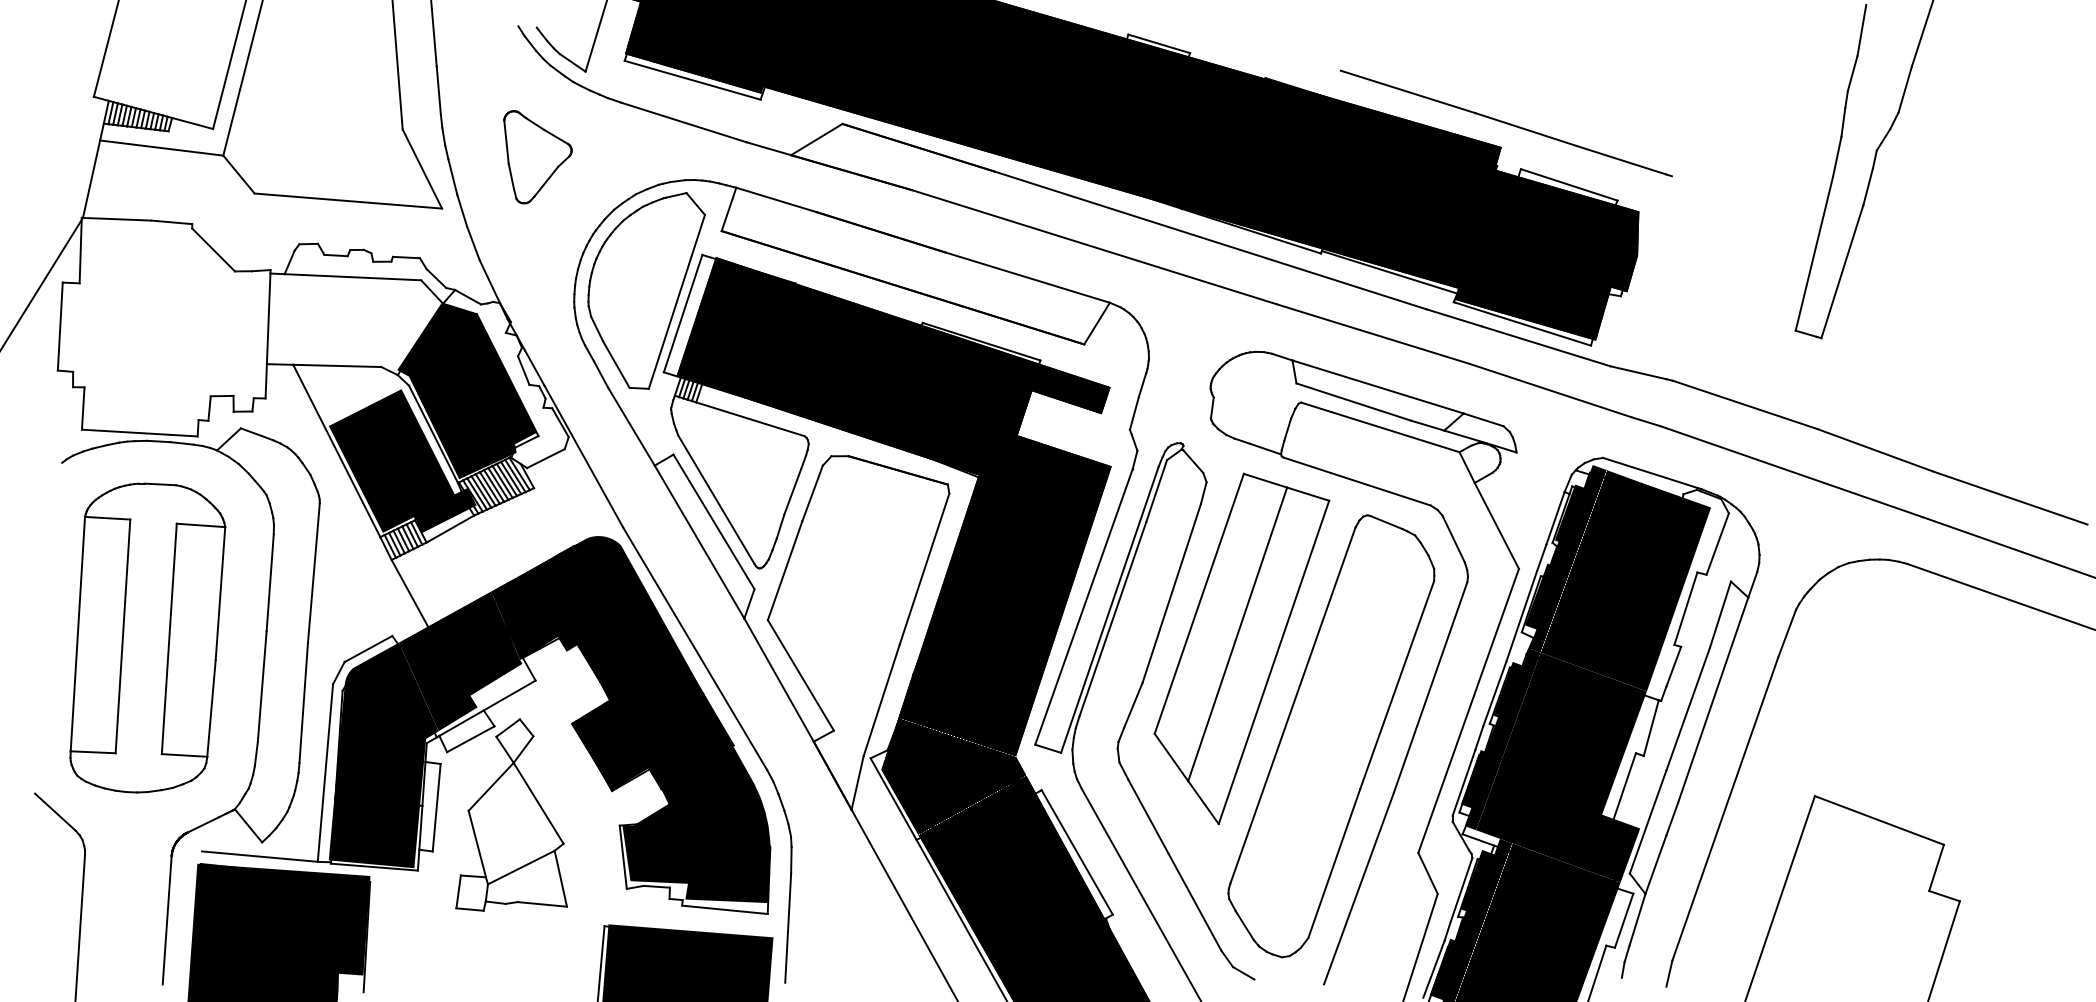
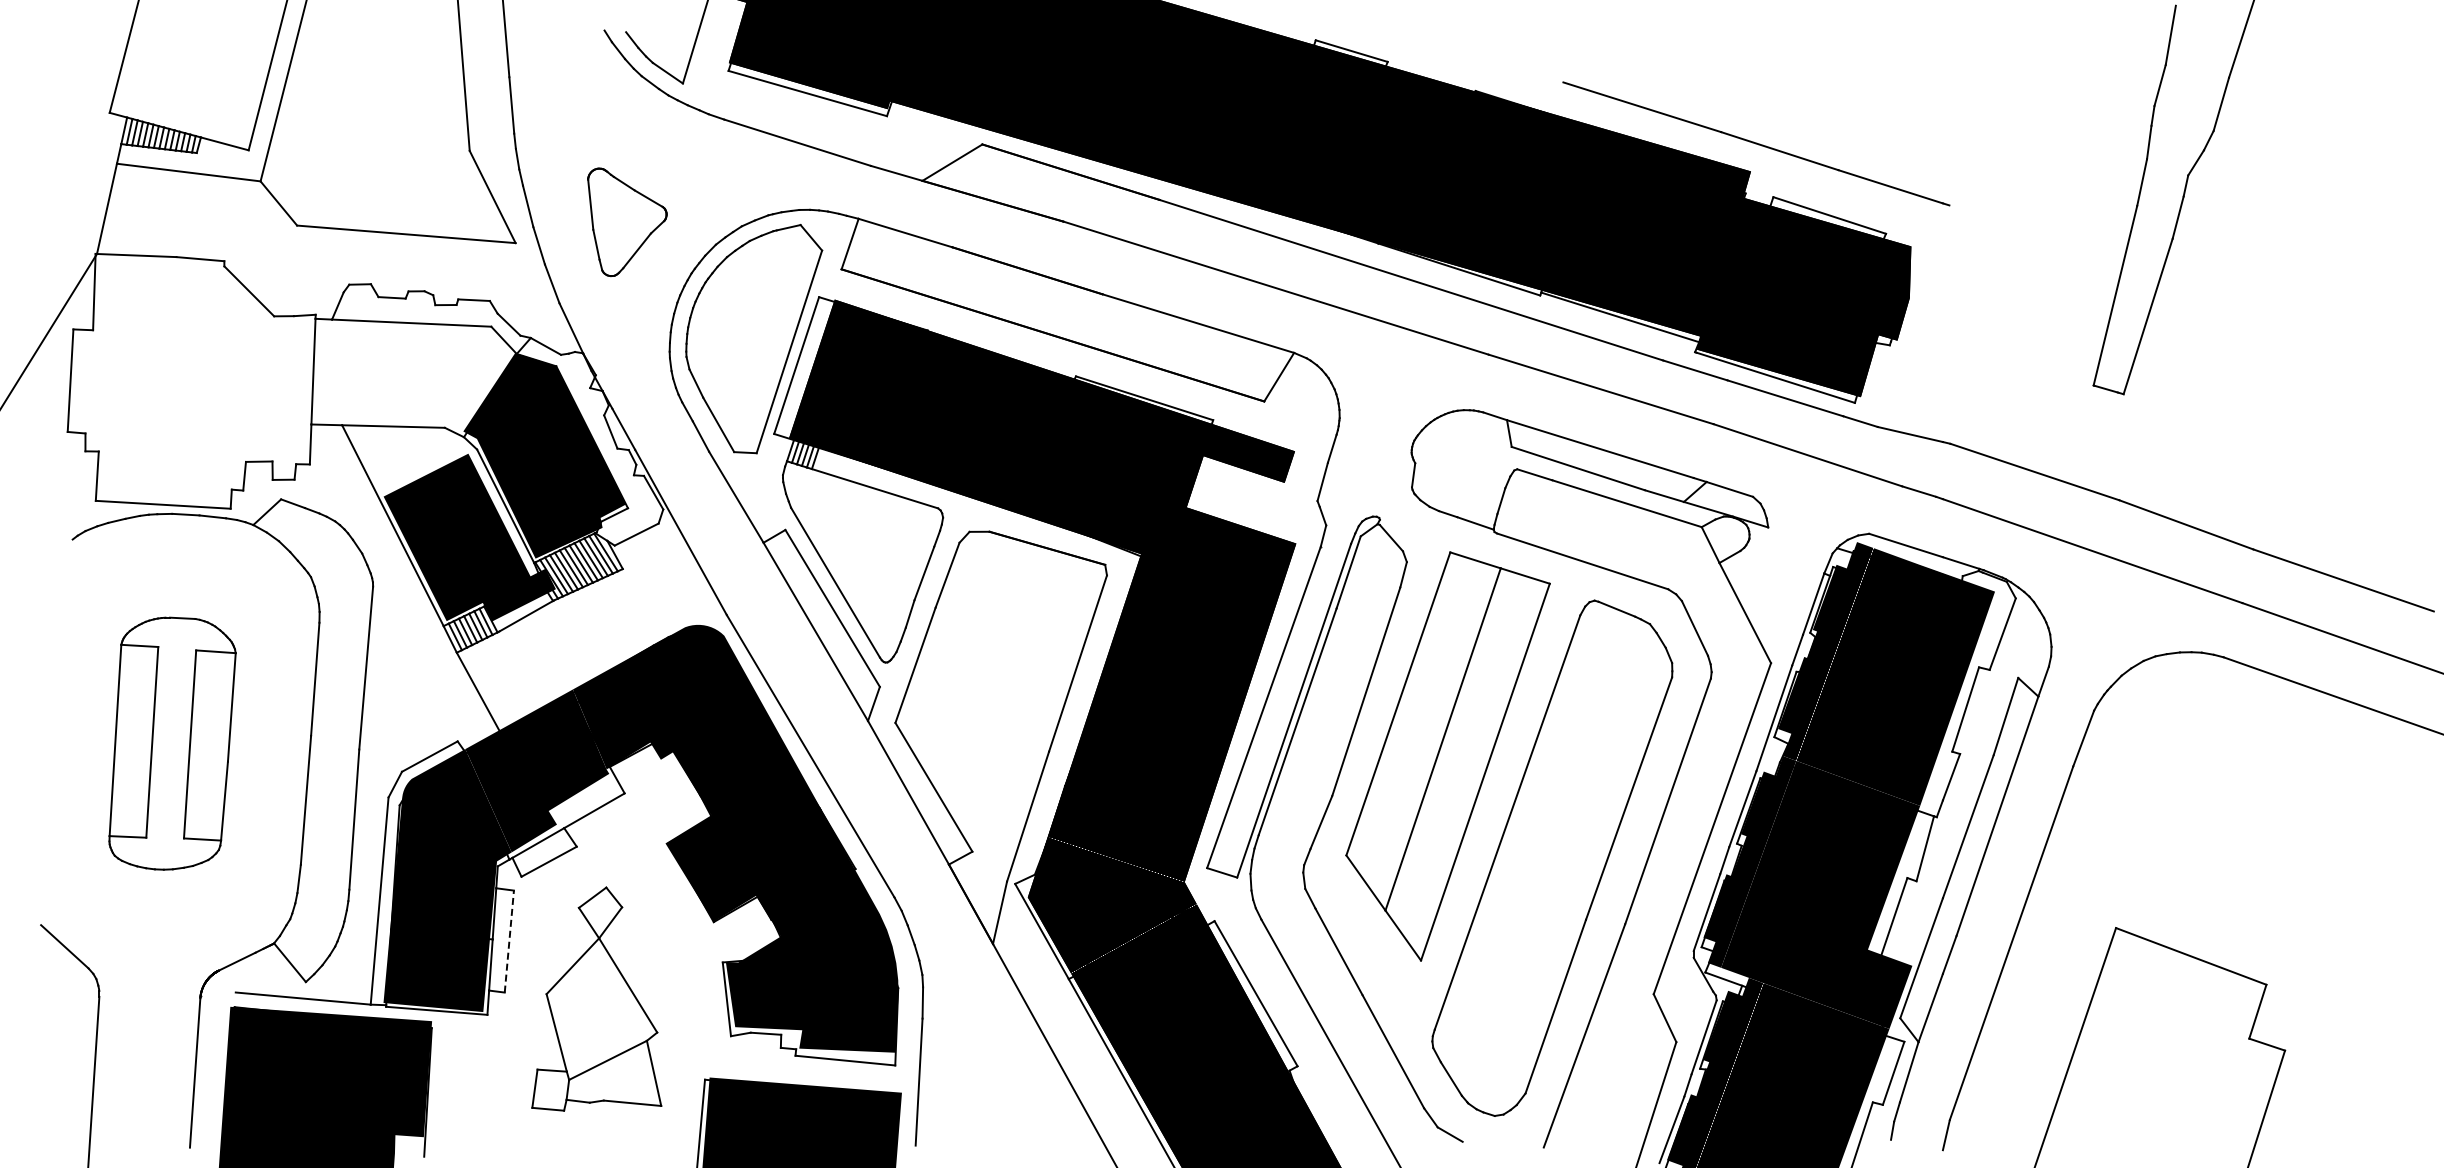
part: (538, 157) -> (627, 222), moved
part: (147, 637) -> (172, 743), size x0.7
line: (436, 807) -> (509, 941), solid -> dashed
part: (511, 814) -> (596, 998), moved

